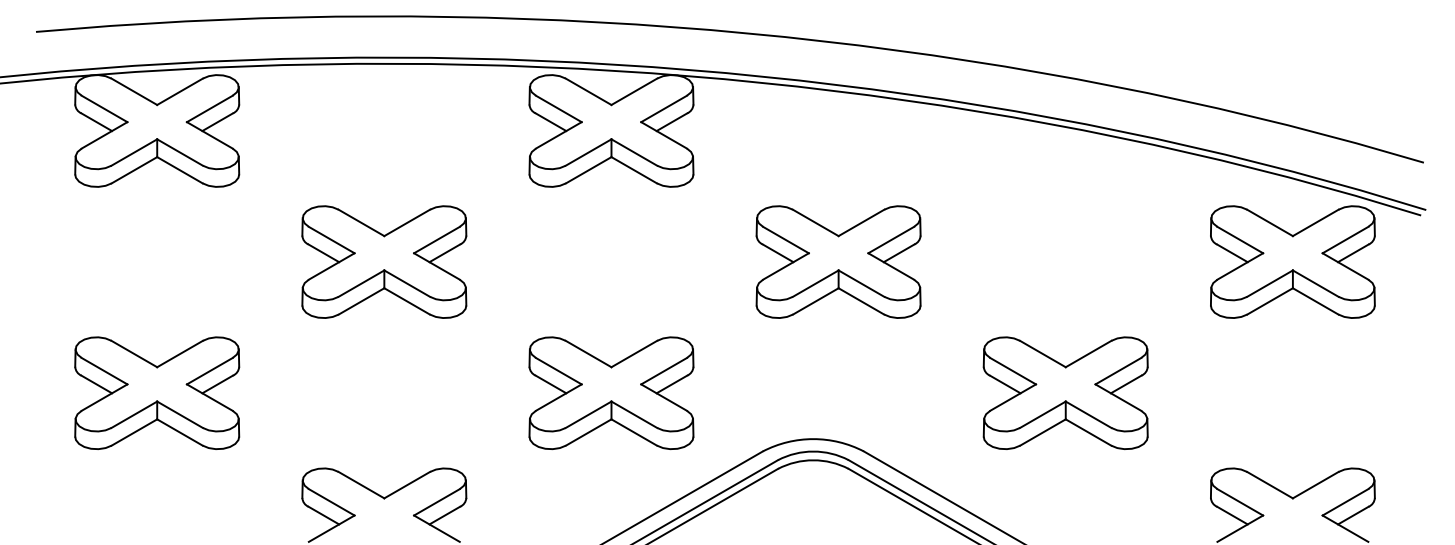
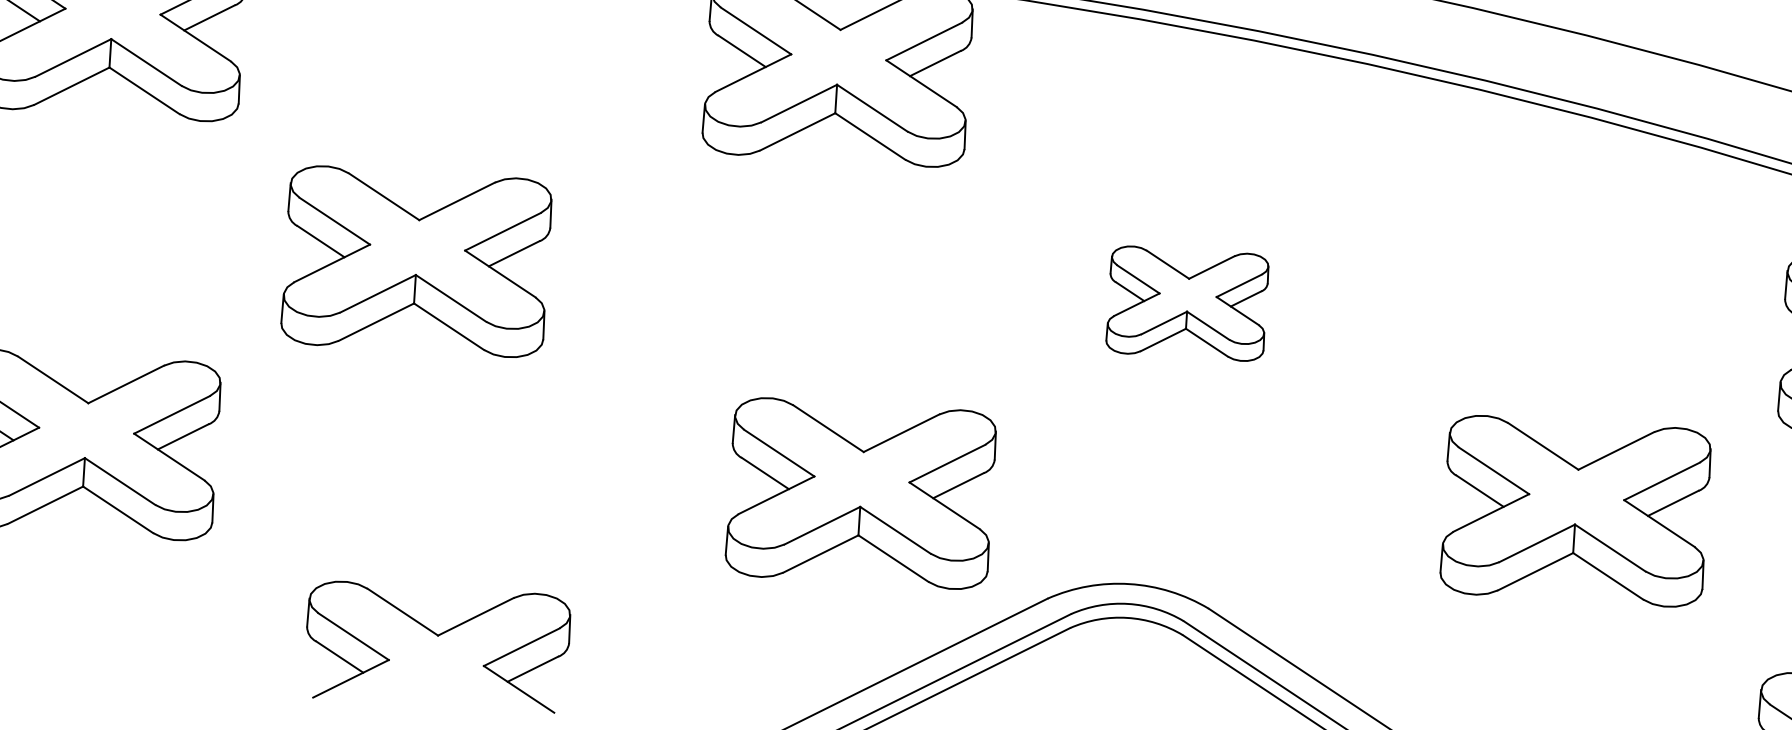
part: (384, 261) -> (417, 260), moved
part: (838, 261) -> (1187, 302), size x0.6
part: (611, 392) -> (861, 492), moved
part: (1065, 392) -> (1575, 510), moved

